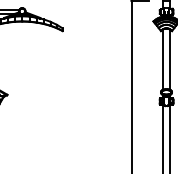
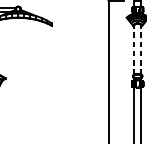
line: (162, 59) -> (134, 49), solid -> dashed
line: (170, 59) -> (141, 49), solid -> dashed

